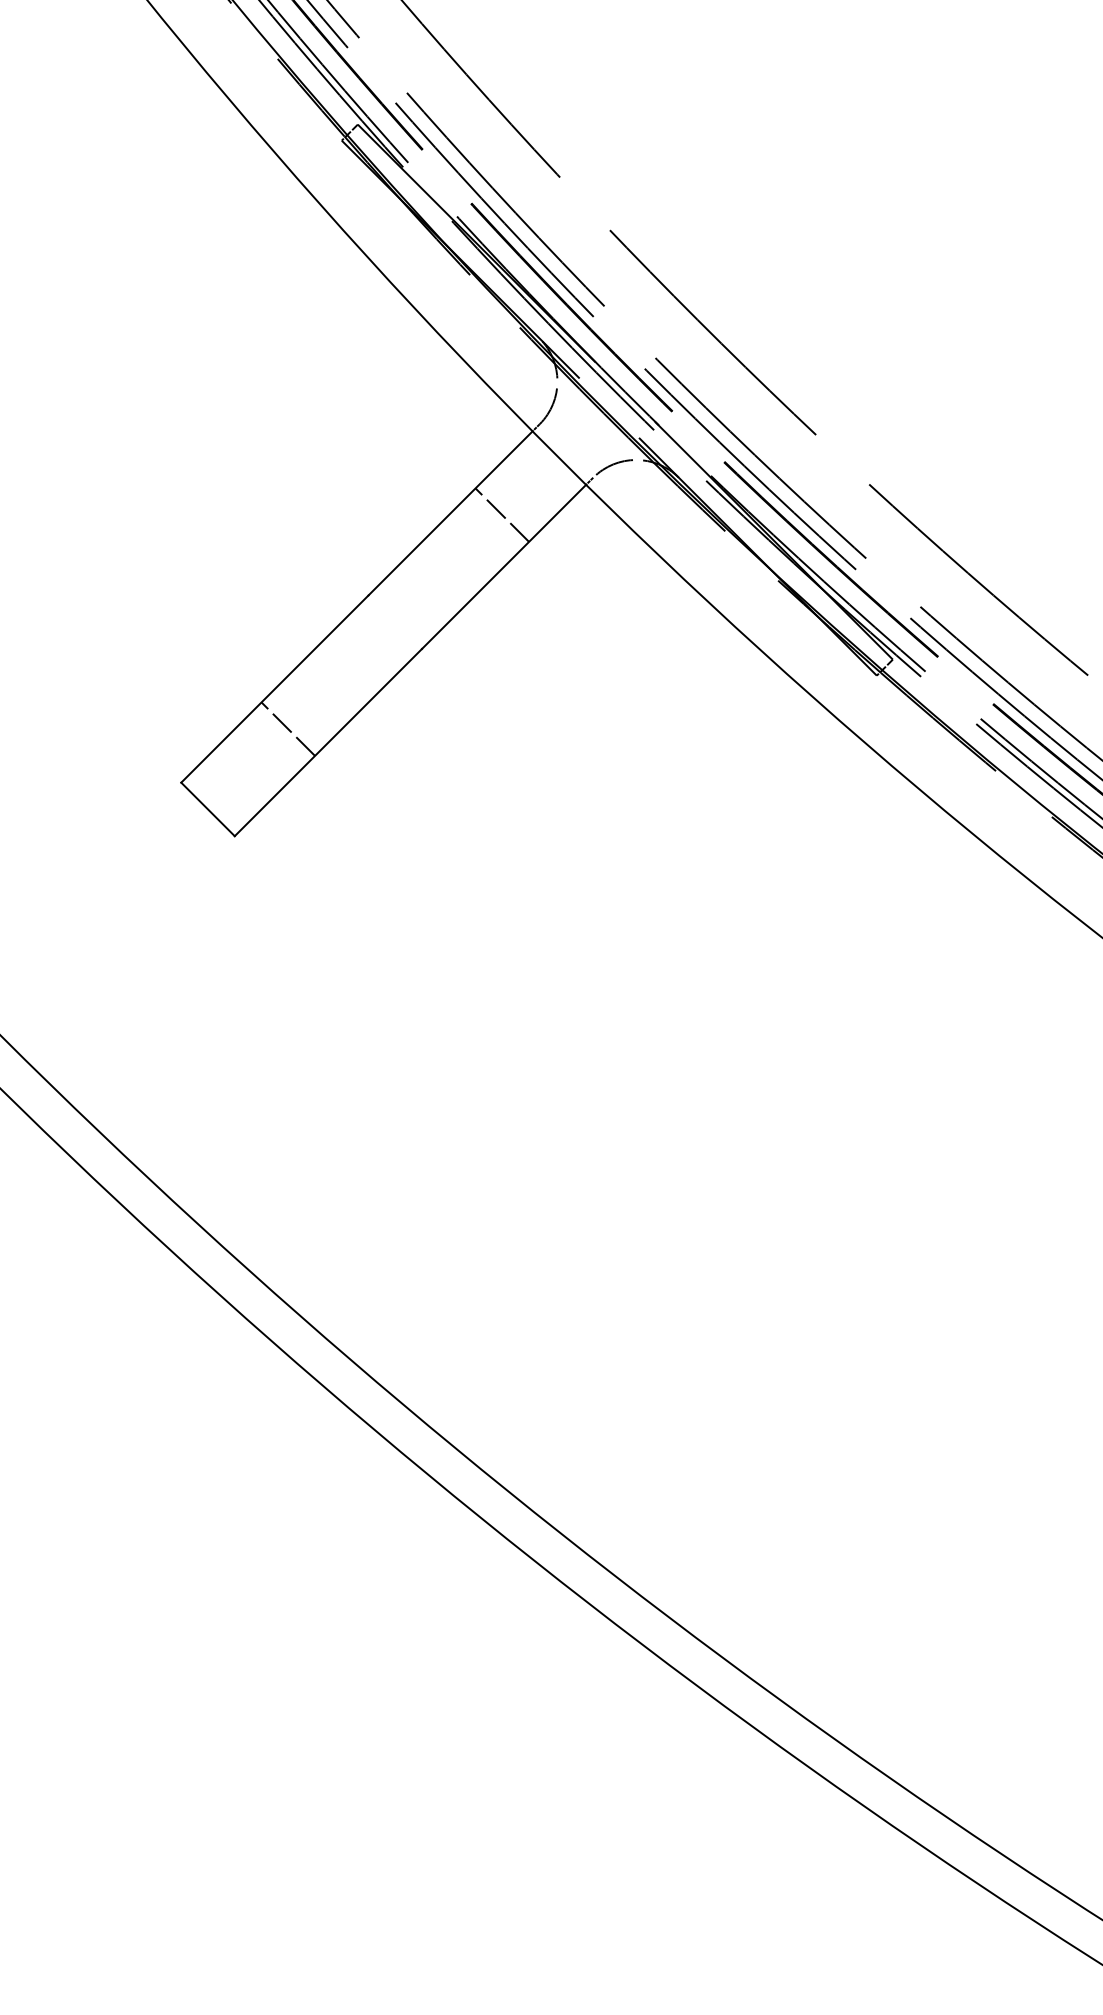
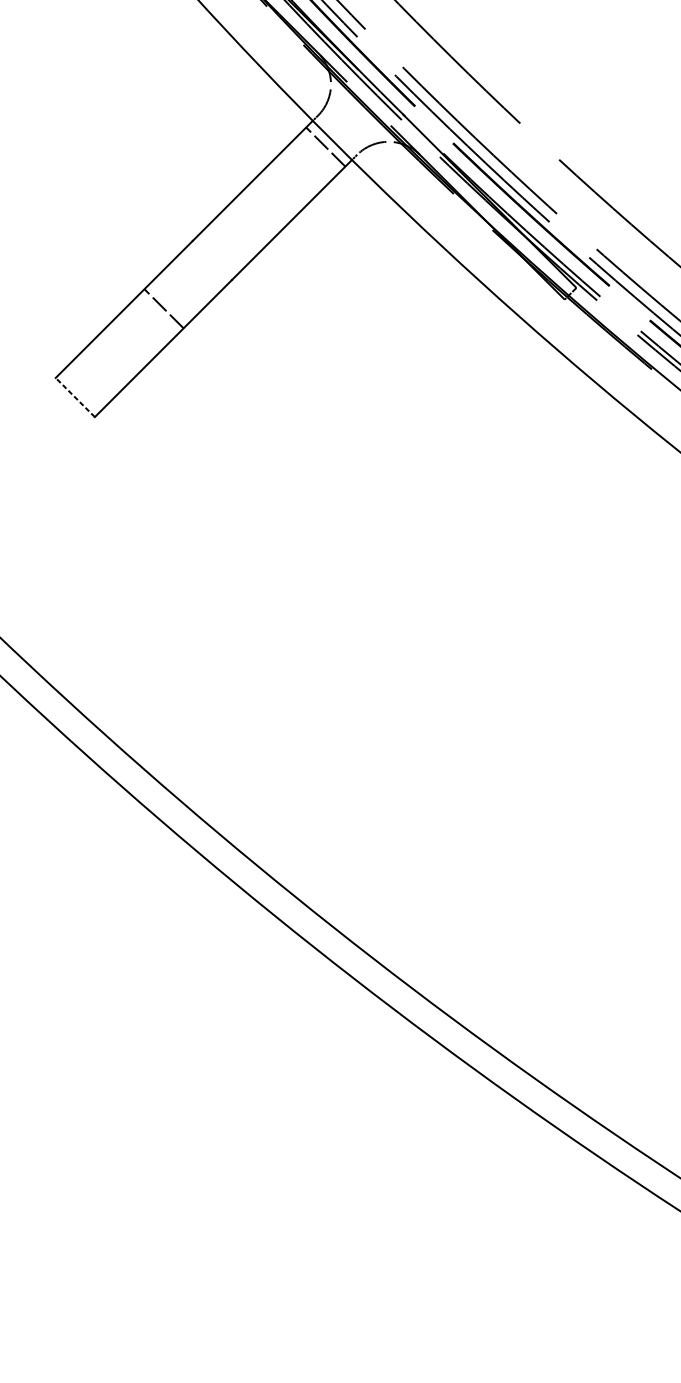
line: (502, 514) -> (325, 146), moved
line: (288, 728) -> (164, 308), moved
line: (208, 809) -> (75, 397), solid -> dashed

